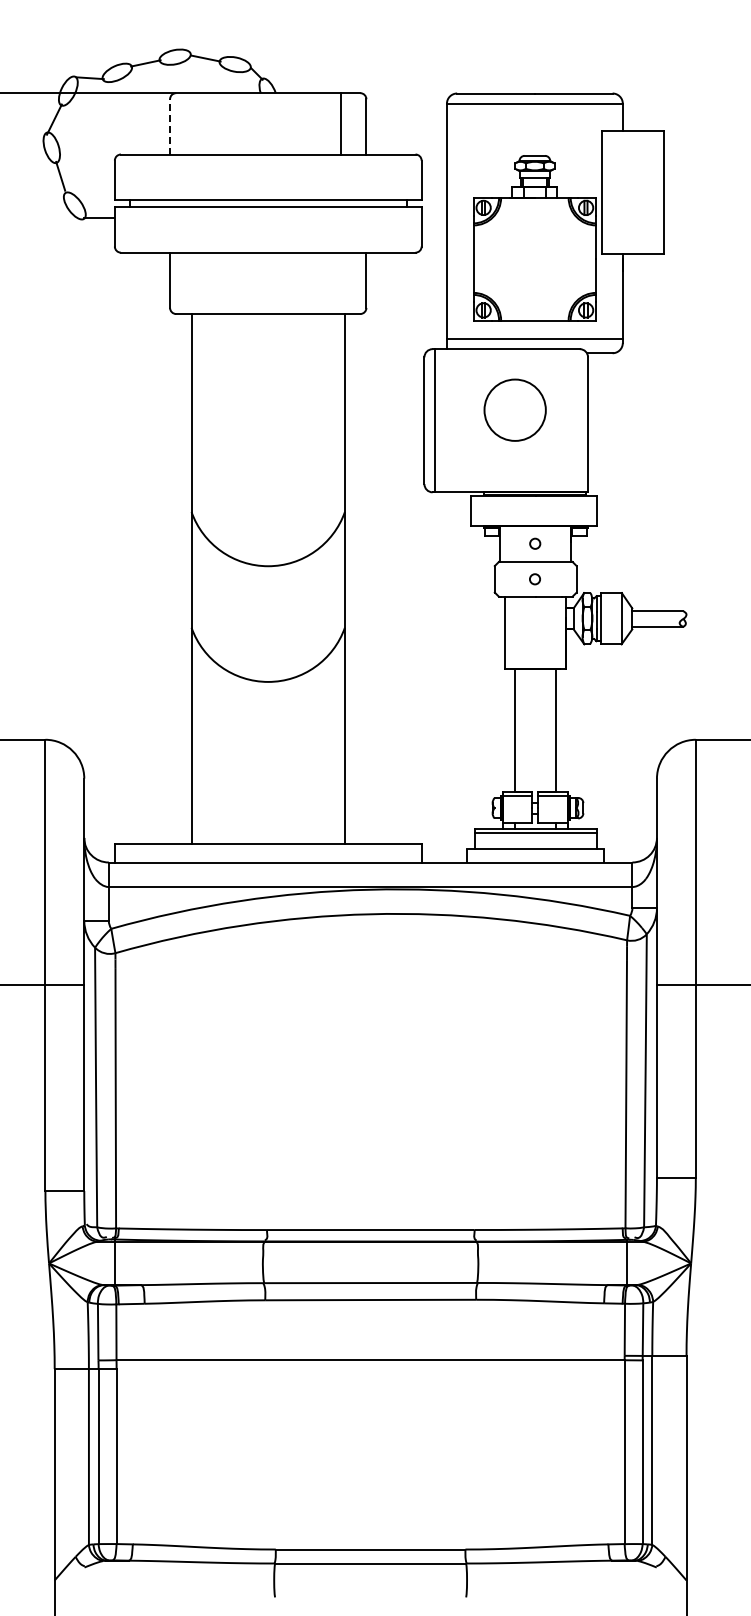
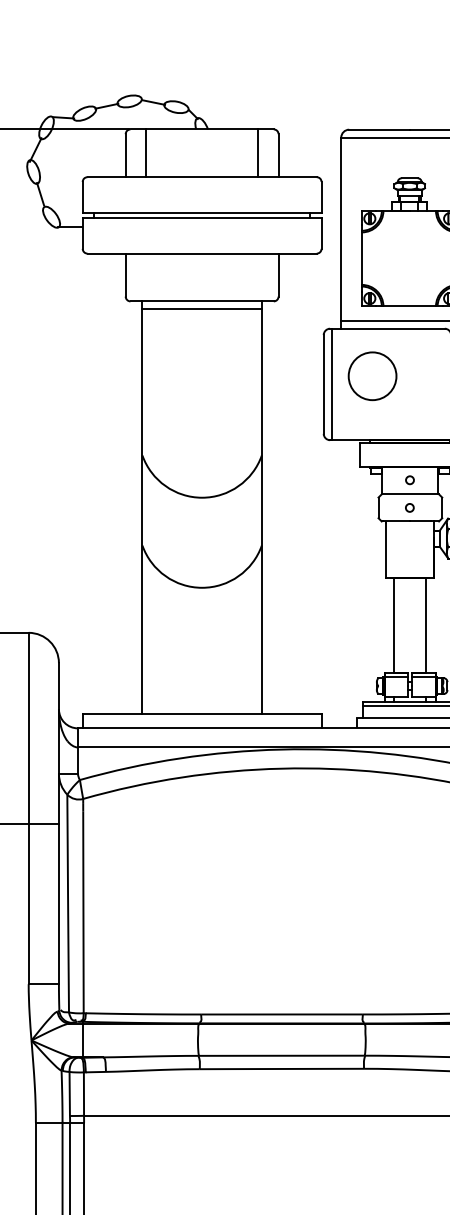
line: (195, 123) -> (145, 153), added
line: (170, 126) -> (126, 155), dashed -> solid
line: (267, 324) -> (201, 309), added
circle: (514, 409) -> (372, 375), moved

